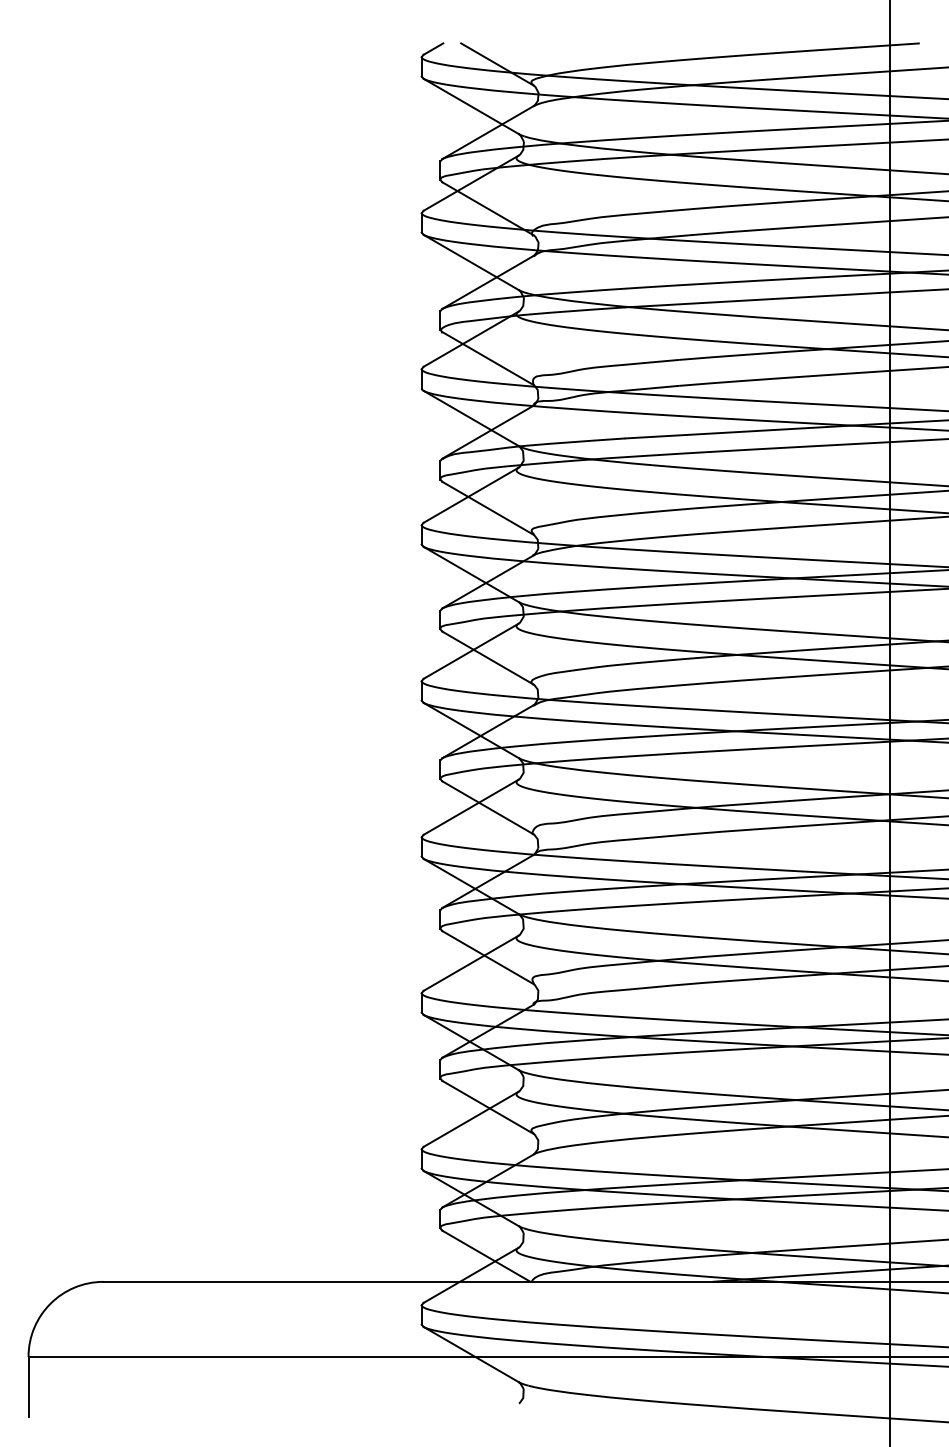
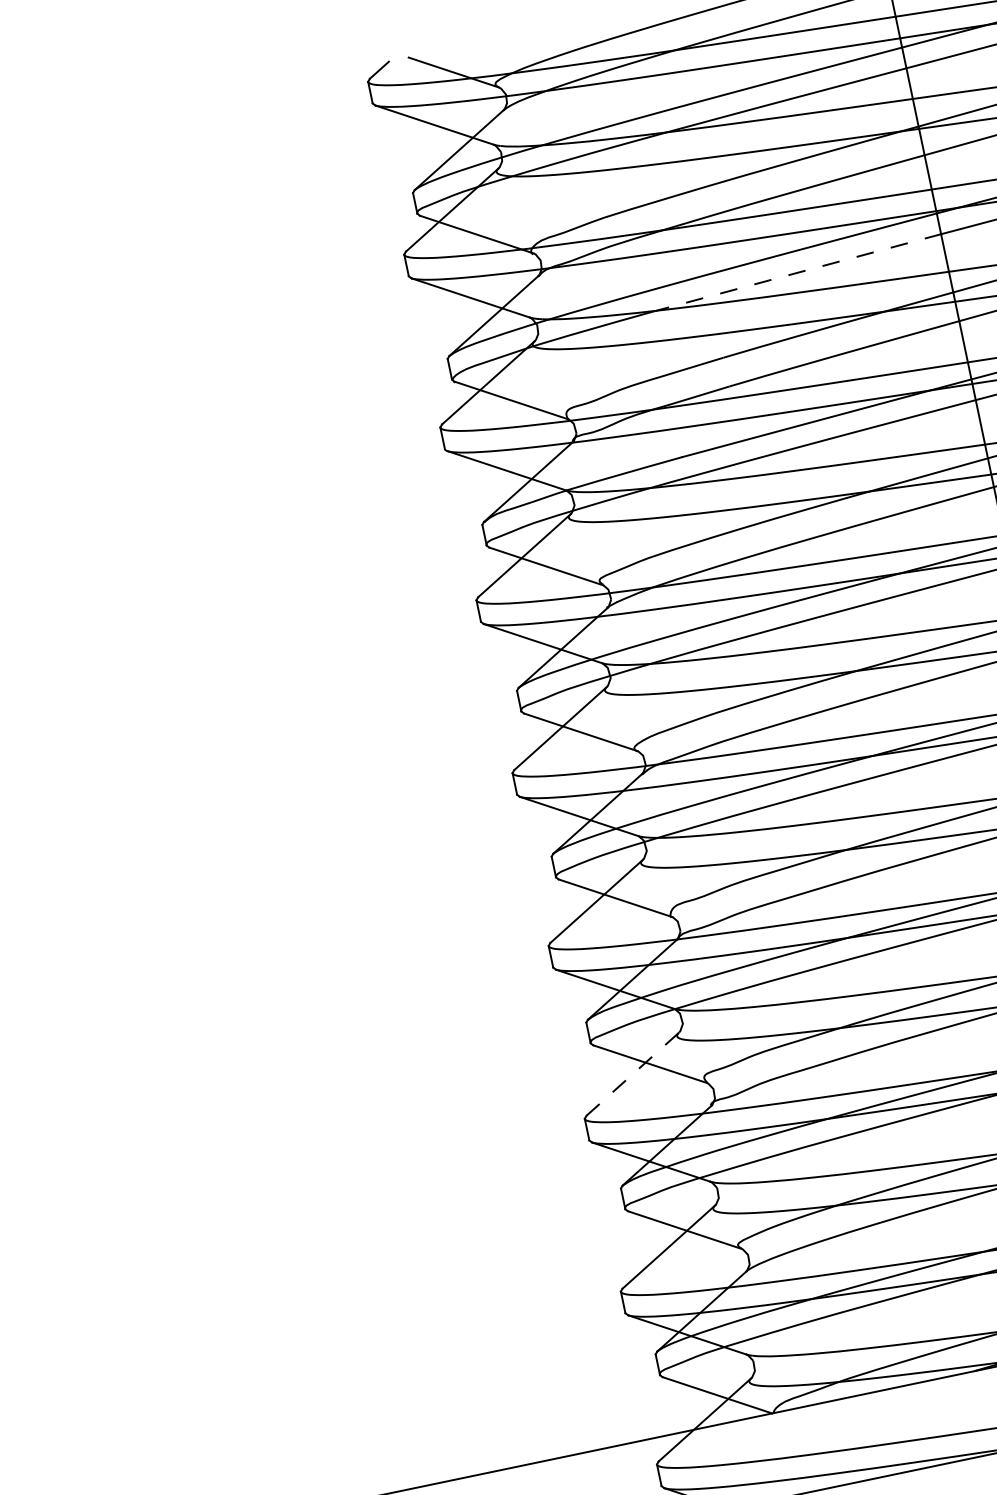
line: (758, 299) -> (797, 272), solid -> dashed
line: (471, 962) -> (632, 1073), solid -> dashed

